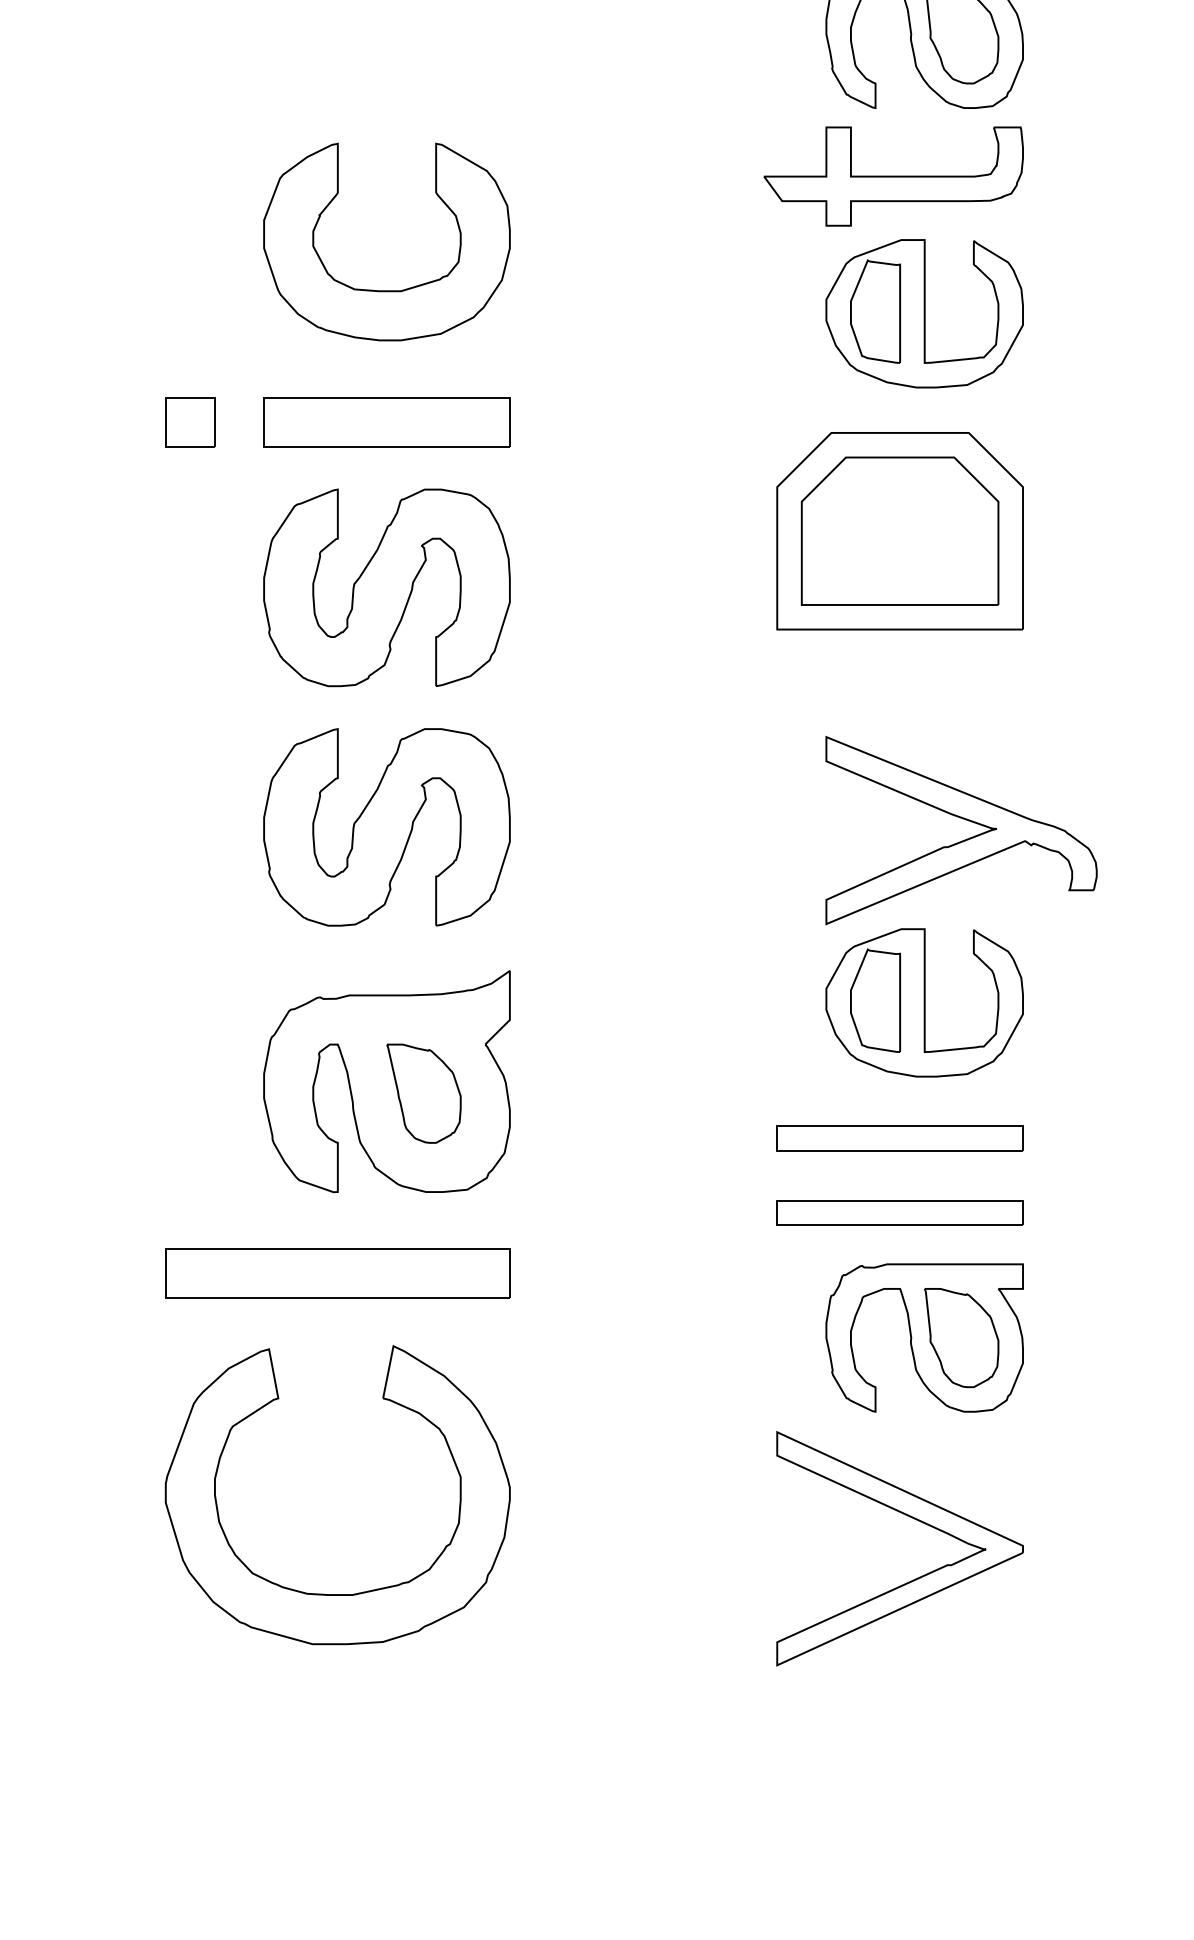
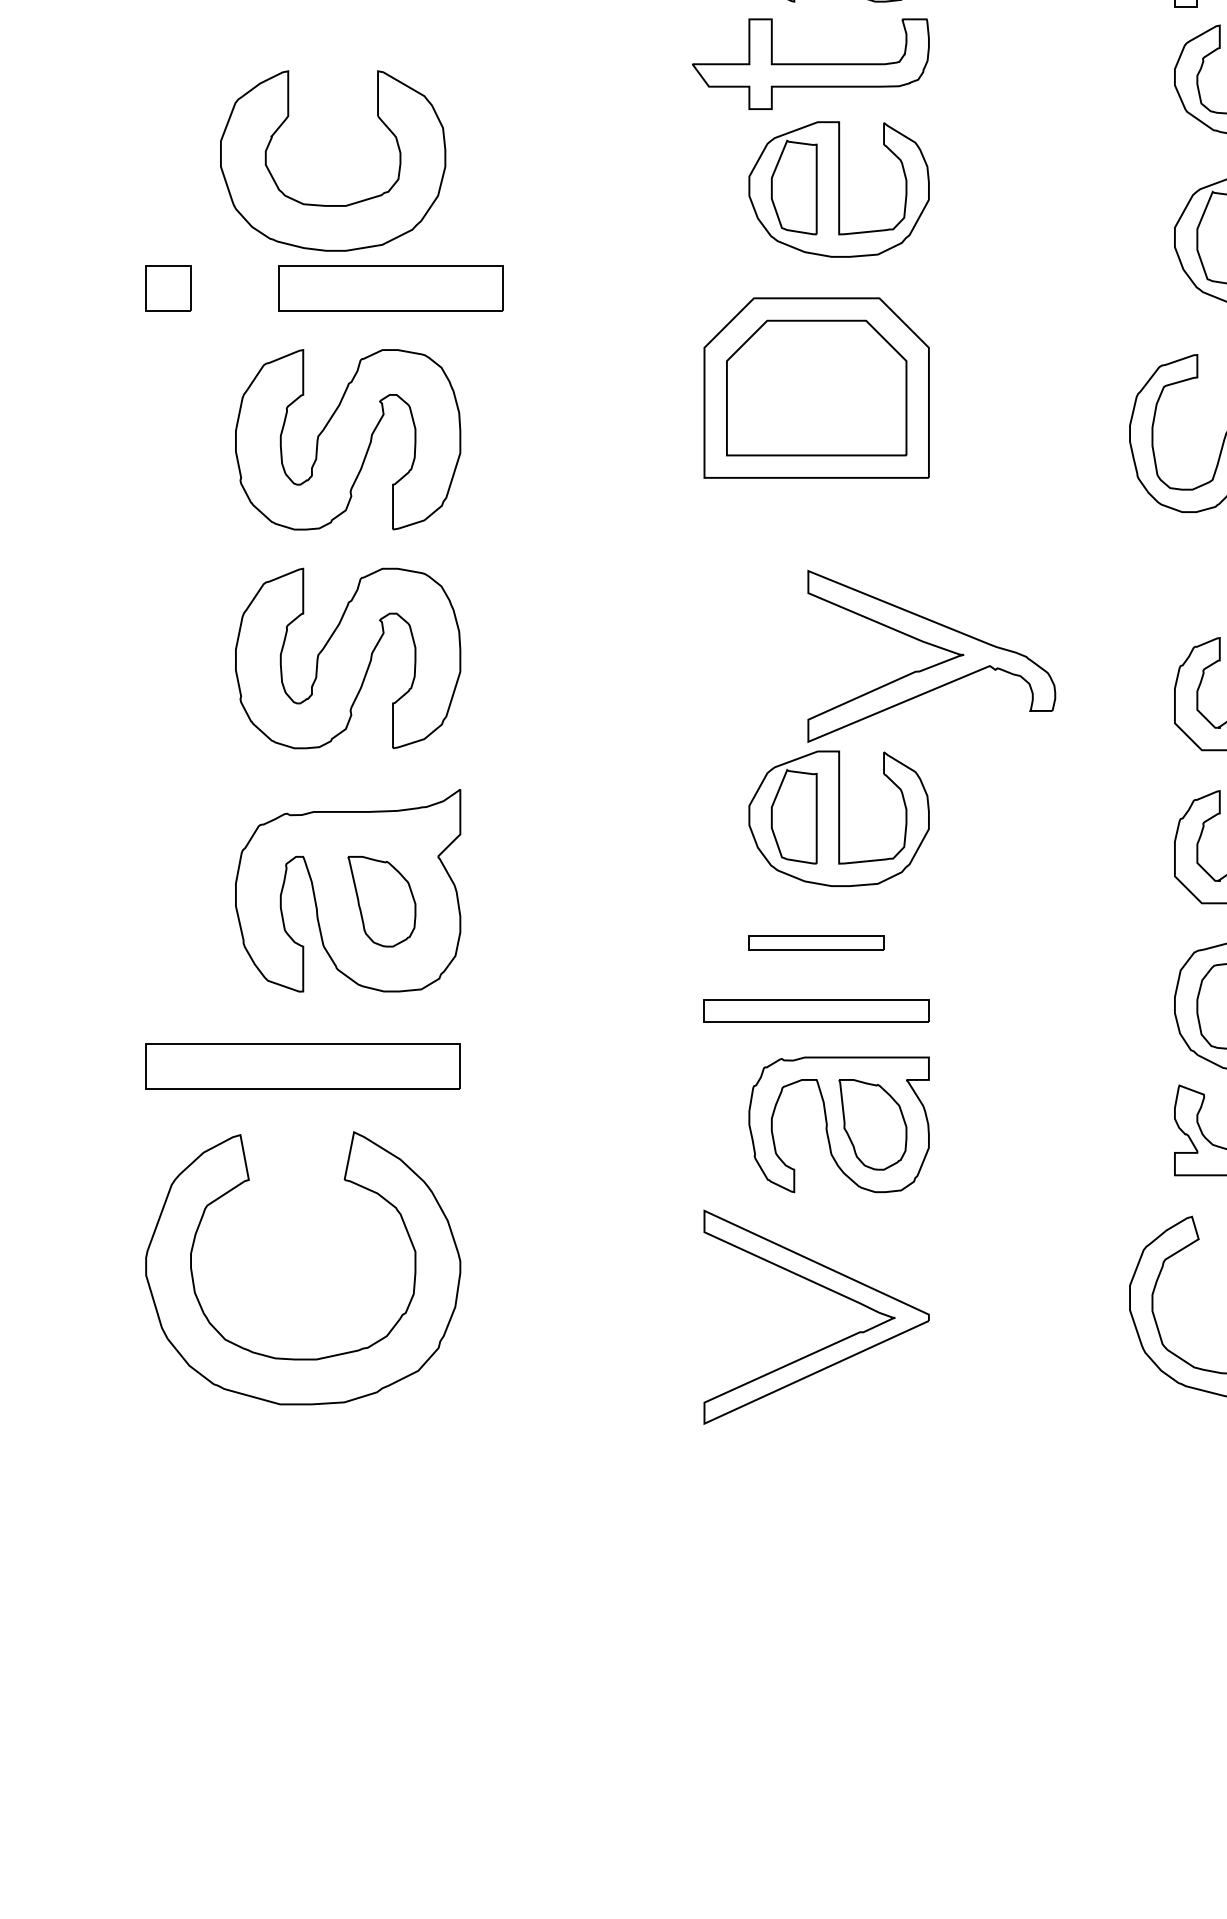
part: (387, 290) -> (333, 205), moved
part: (386, 422) -> (390, 288), moved
part: (963, 819) -> (933, 646), moved
part: (899, 1138) -> (816, 942), size x0.6

